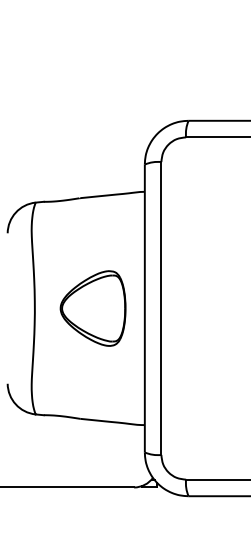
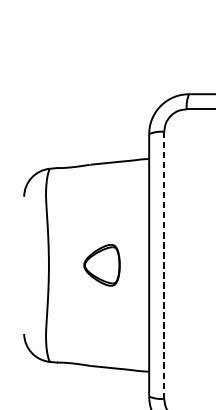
part: (92, 308) -> (101, 265), size x0.6
line: (161, 309) -> (164, 266), solid -> dashed

